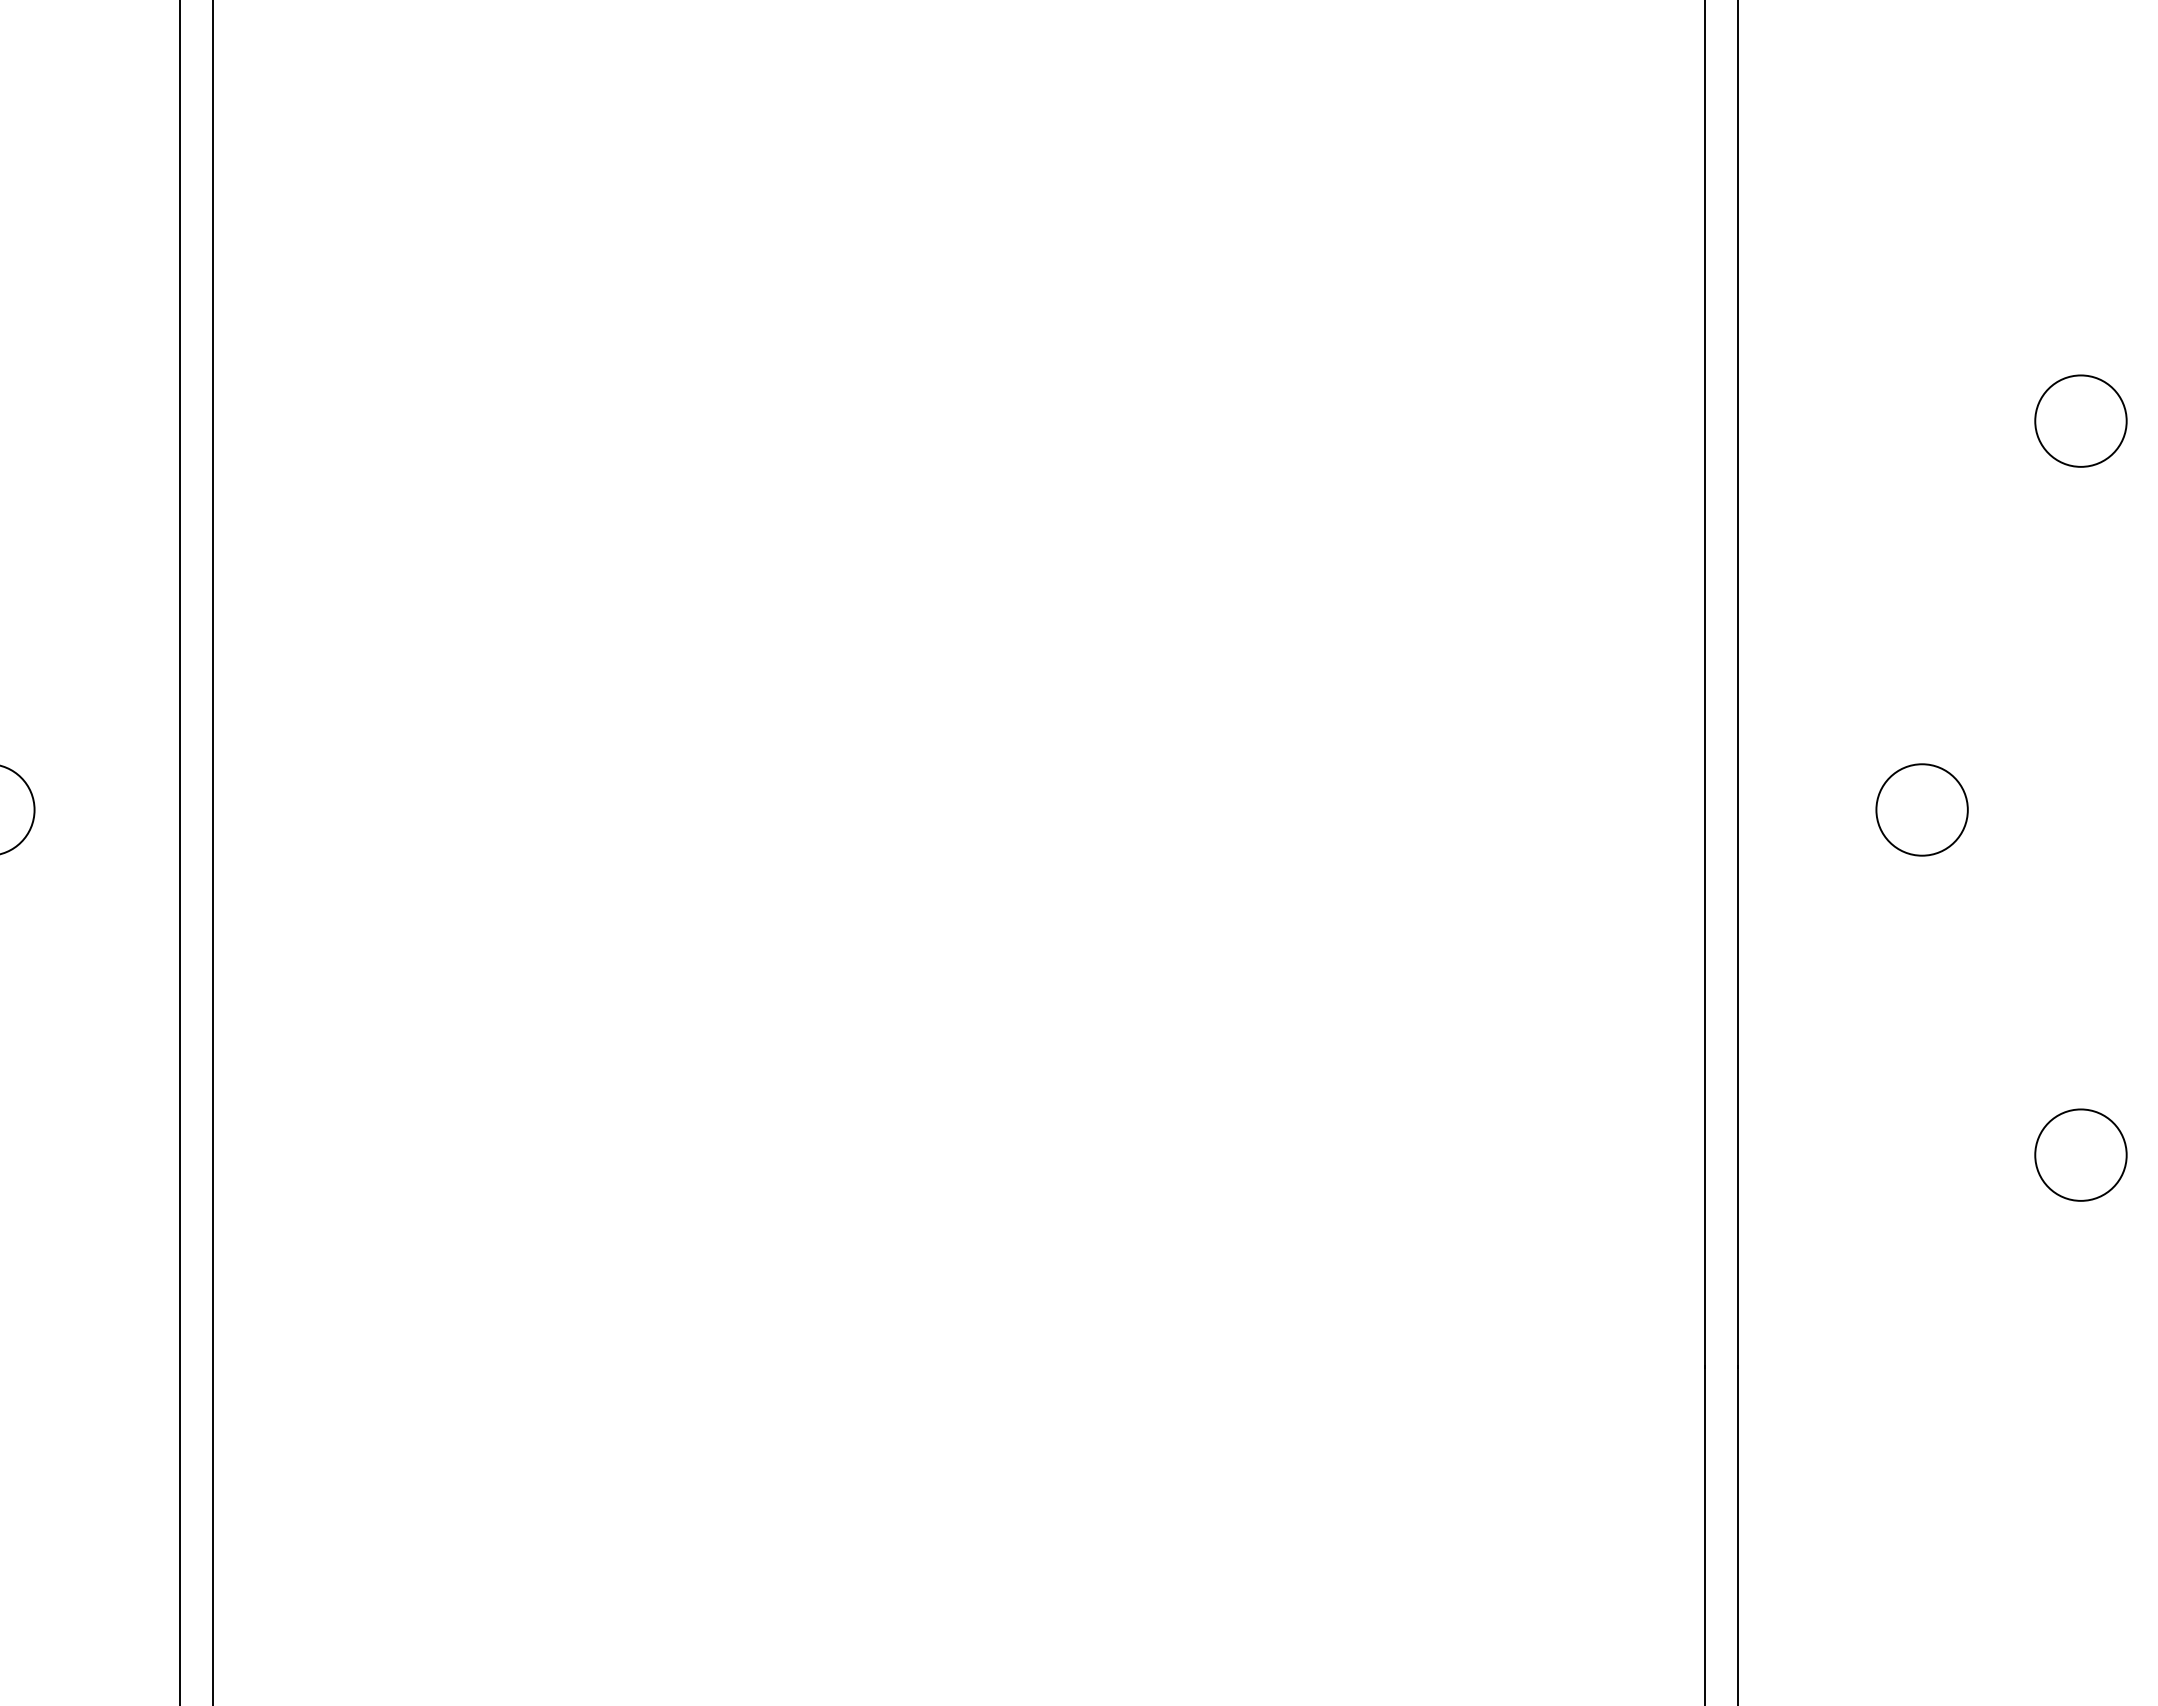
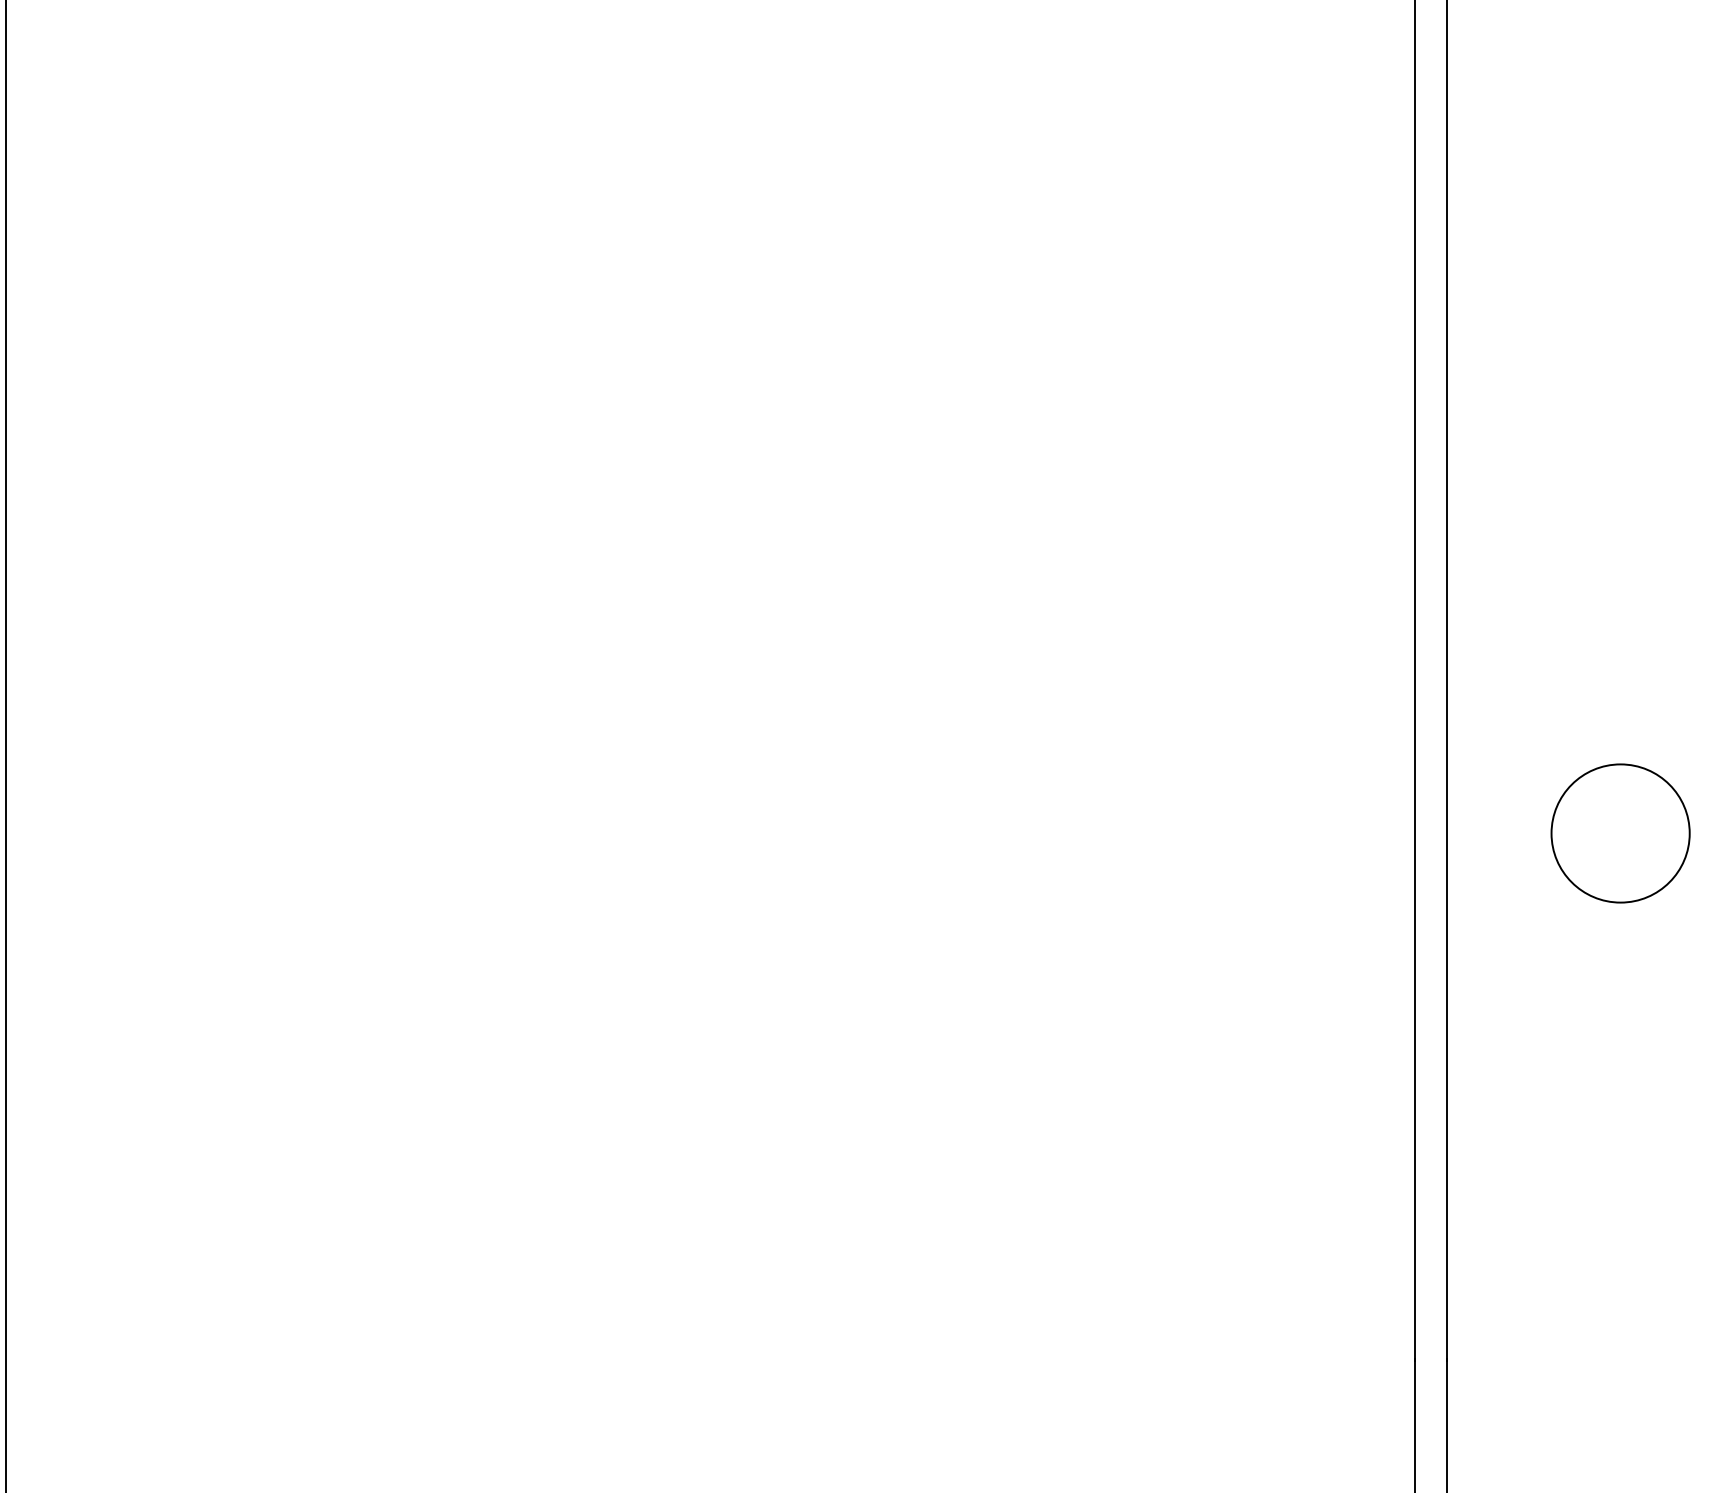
circle: (1921, 809) -> (1619, 833), size x1.6

